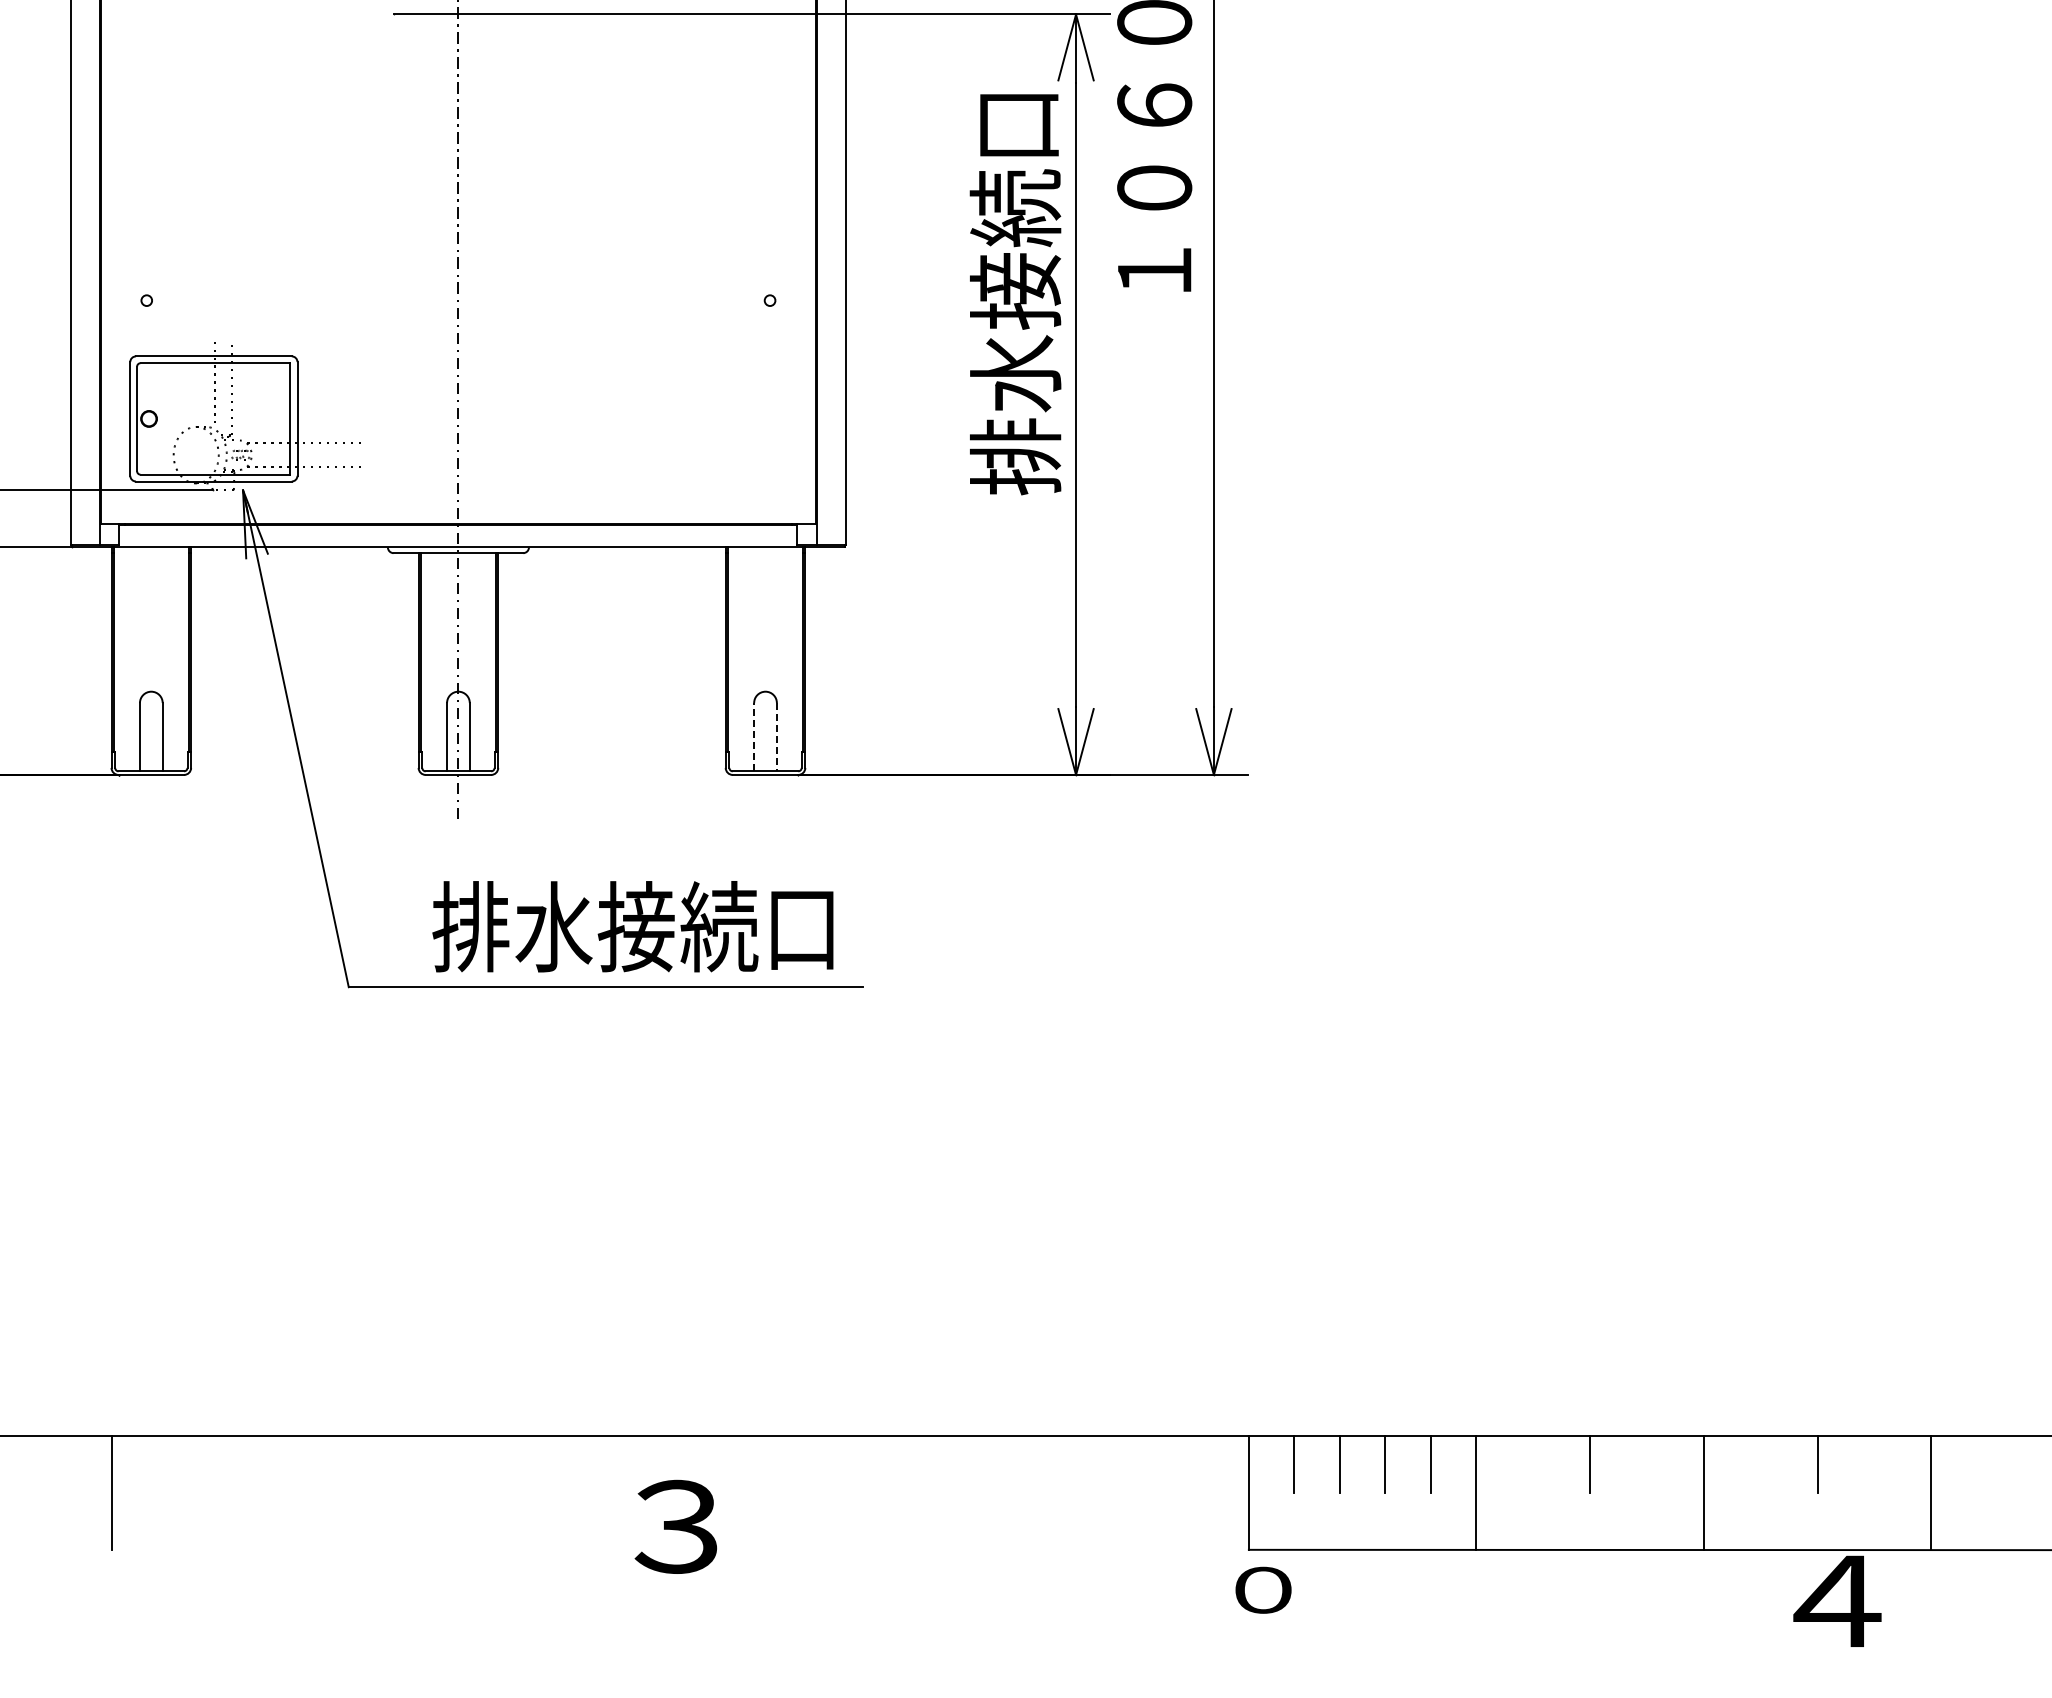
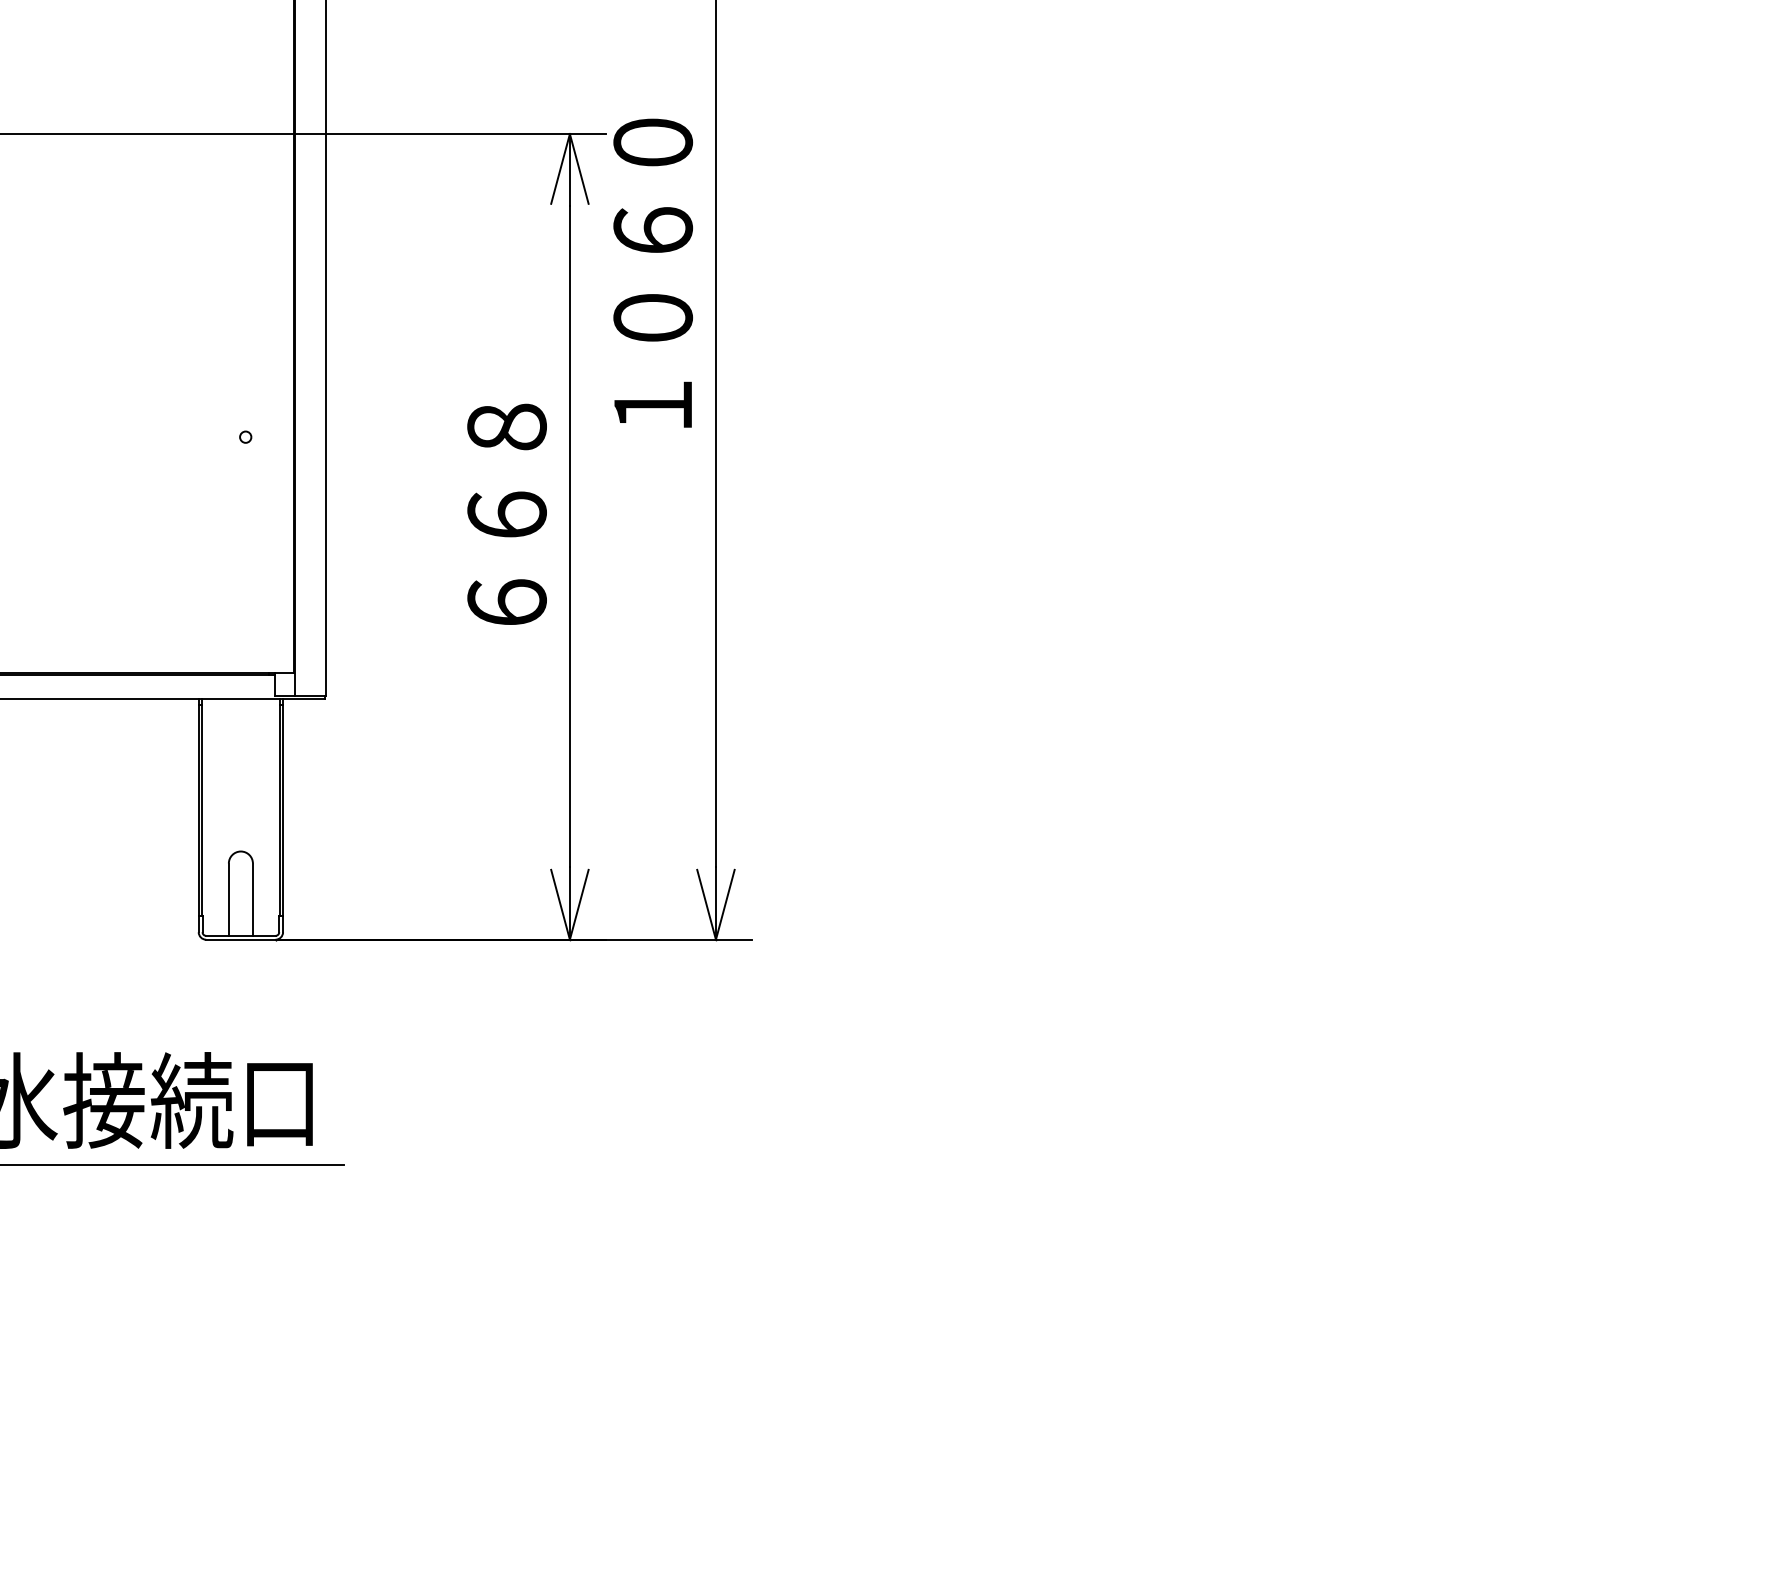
text: (1015, 294) -> (505, 430), 排水接続口 -> ６６８
line: (754, 736) -> (229, 898), dashed -> solid
line: (776, 737) -> (252, 900), dashed -> solid

